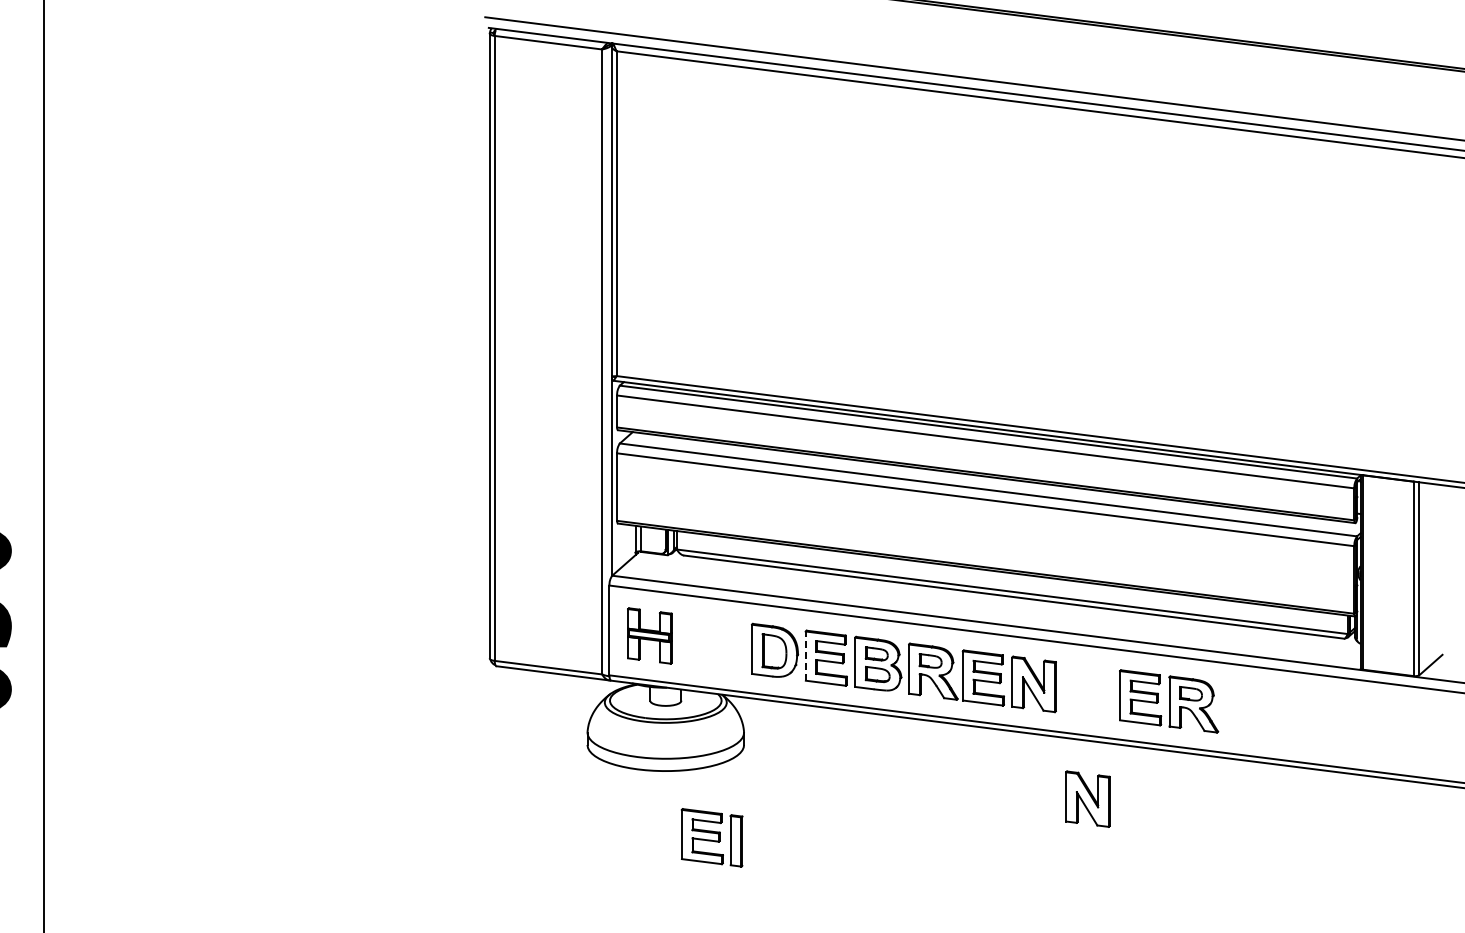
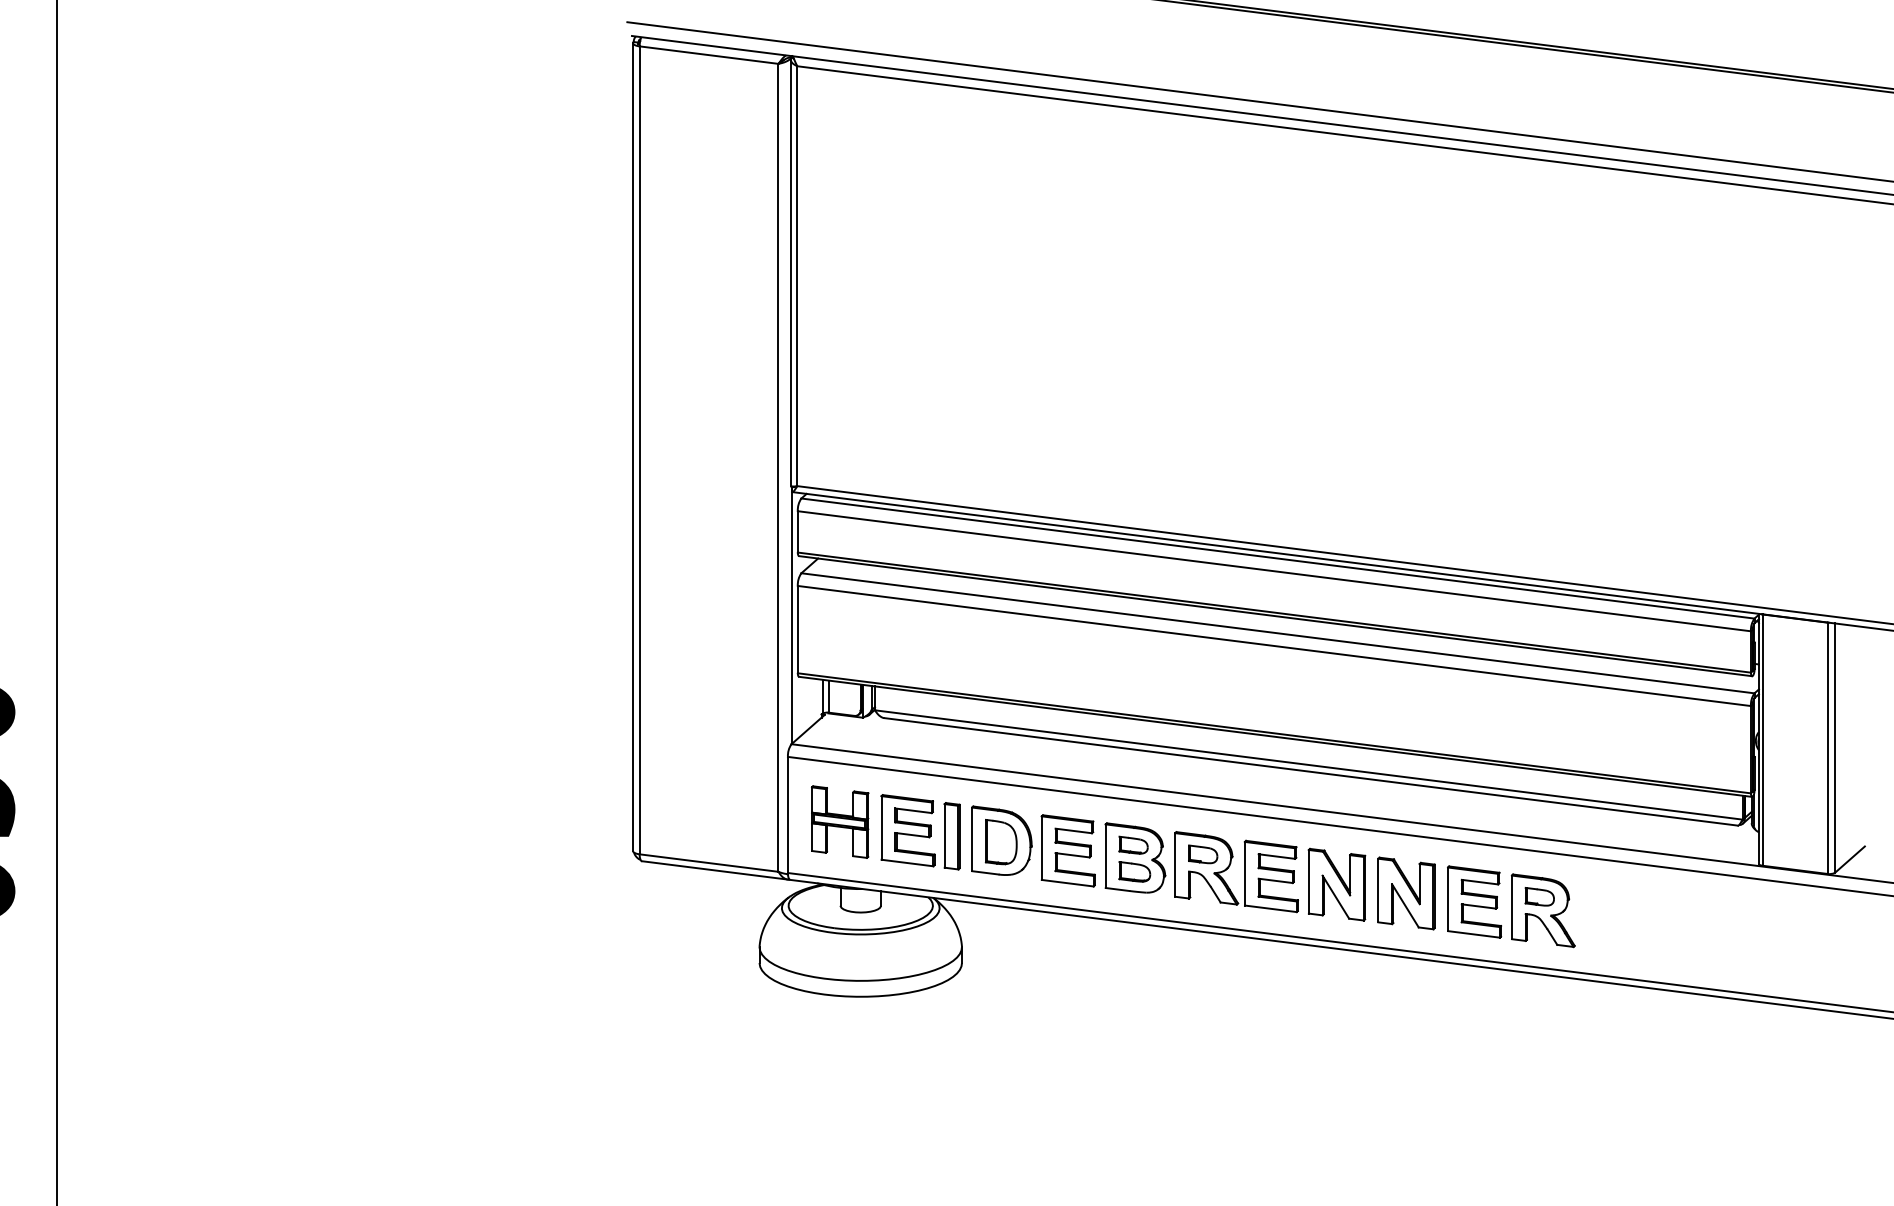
line: (805, 656) -> (1041, 848), dashed -> solid
part: (1087, 798) -> (1405, 892), moved
part: (711, 837) -> (919, 831), moved

